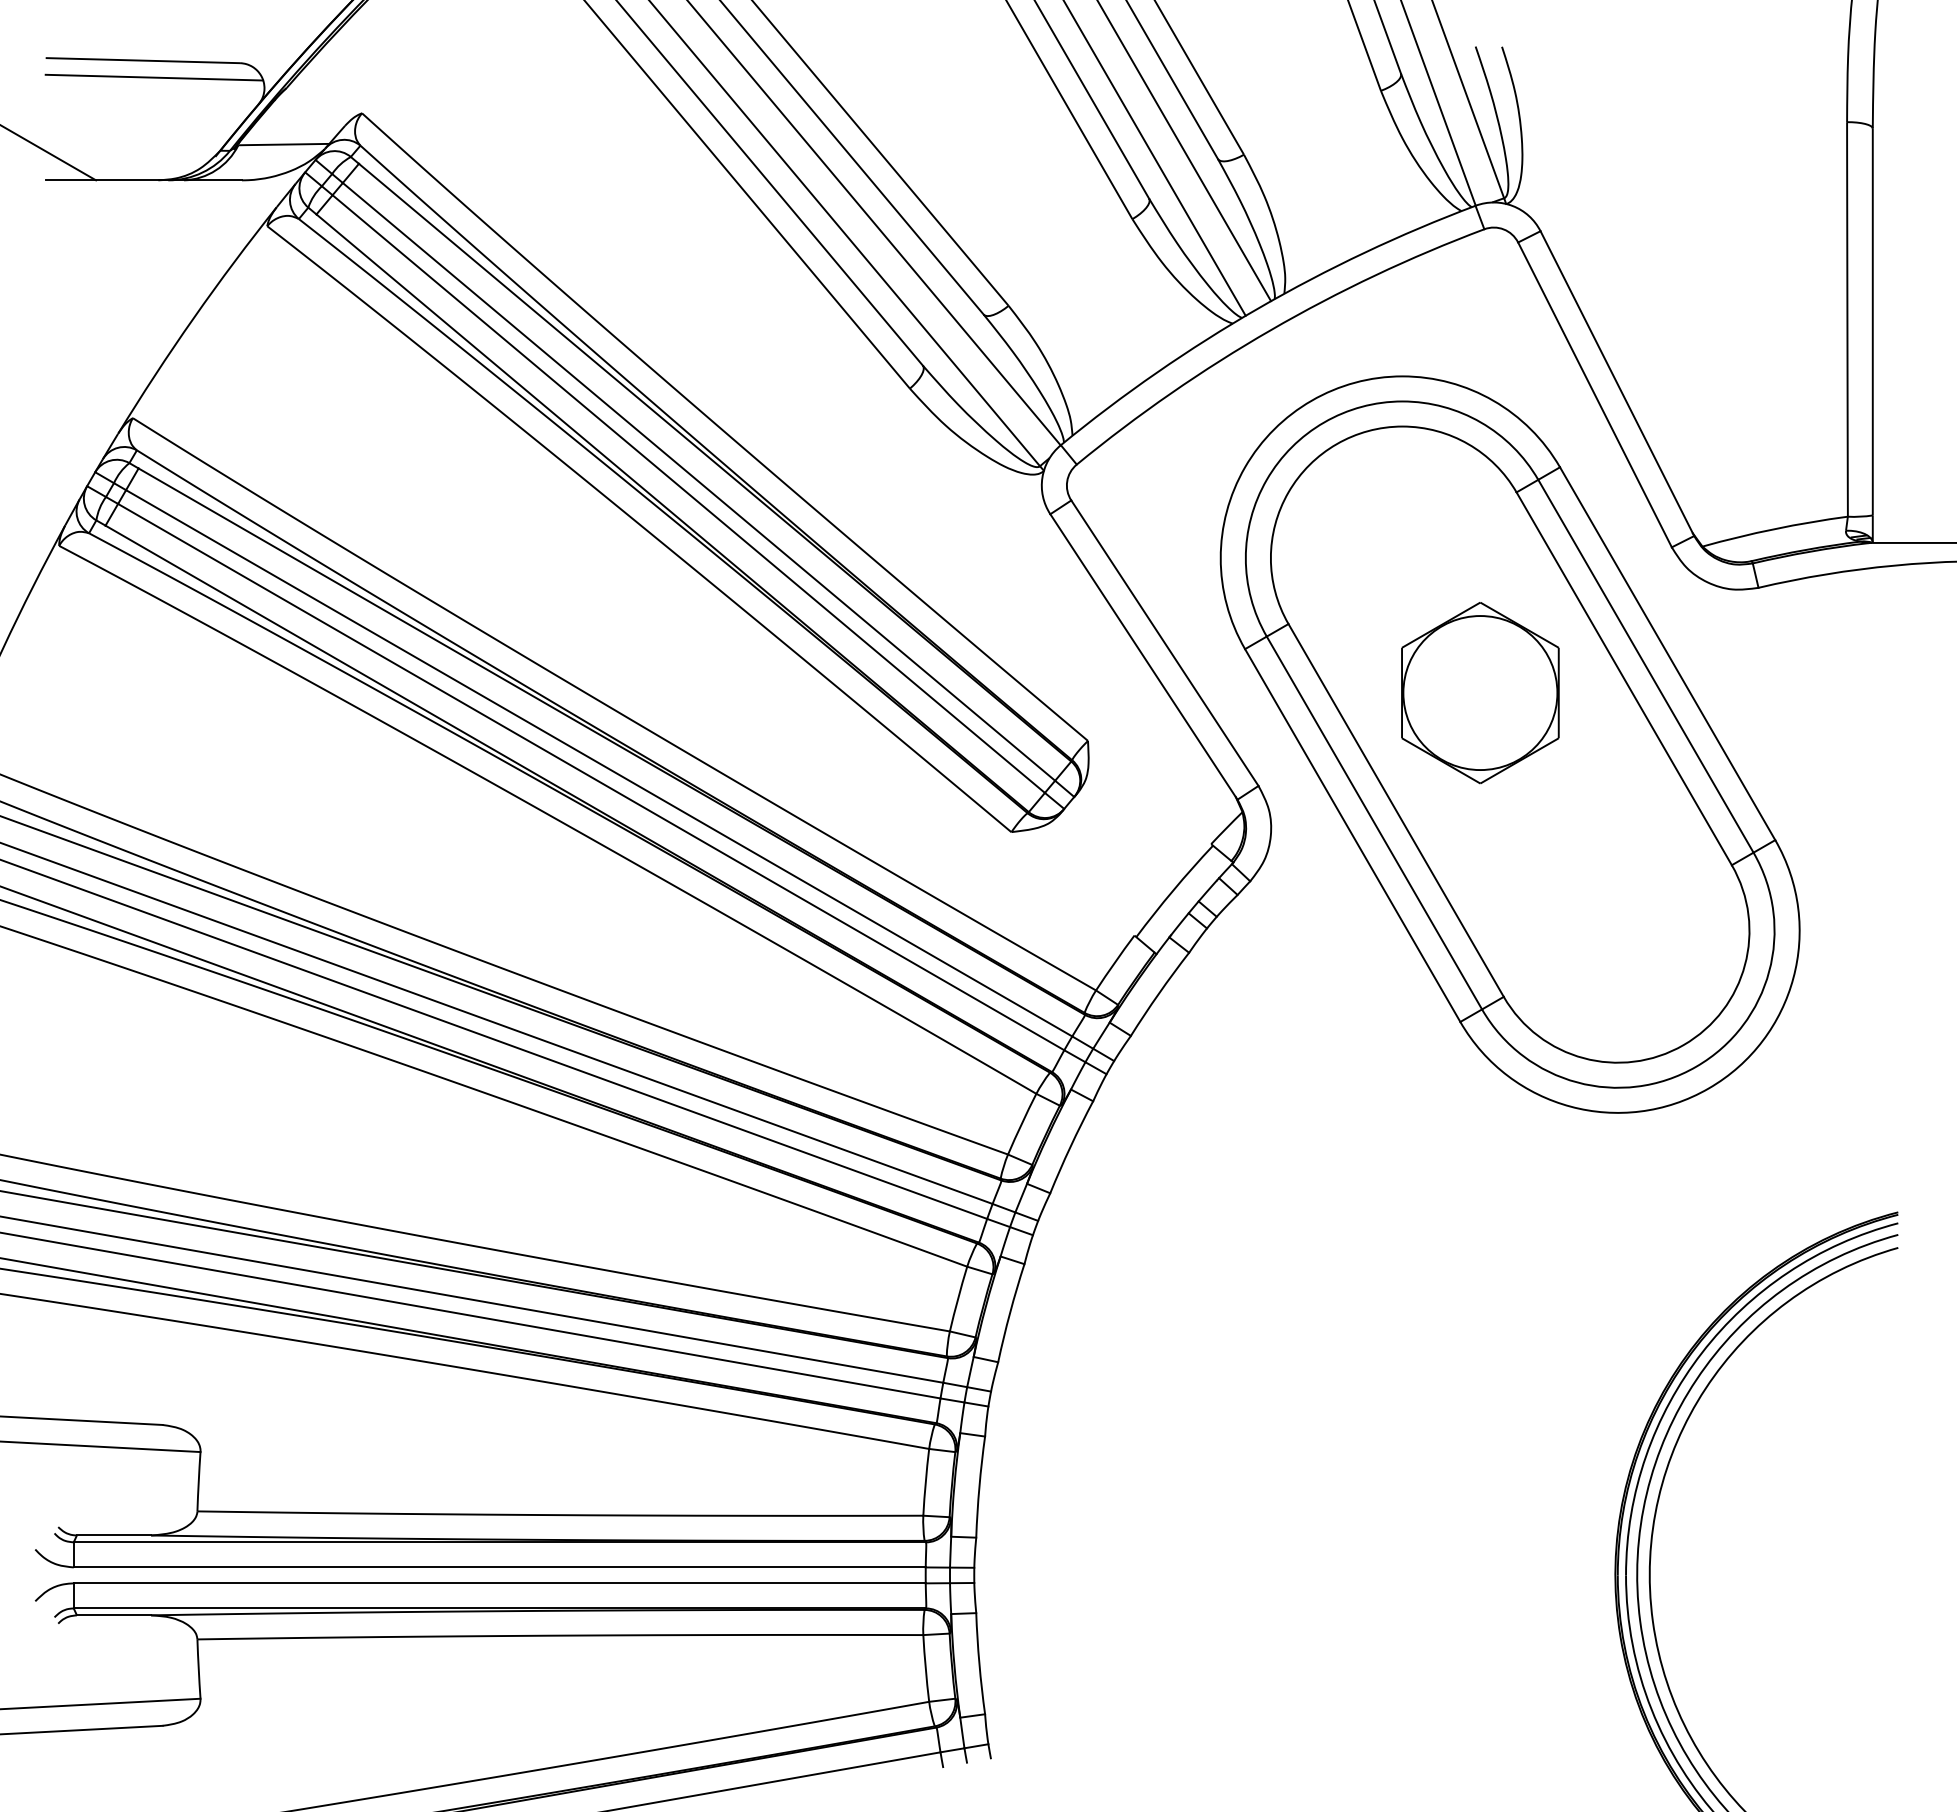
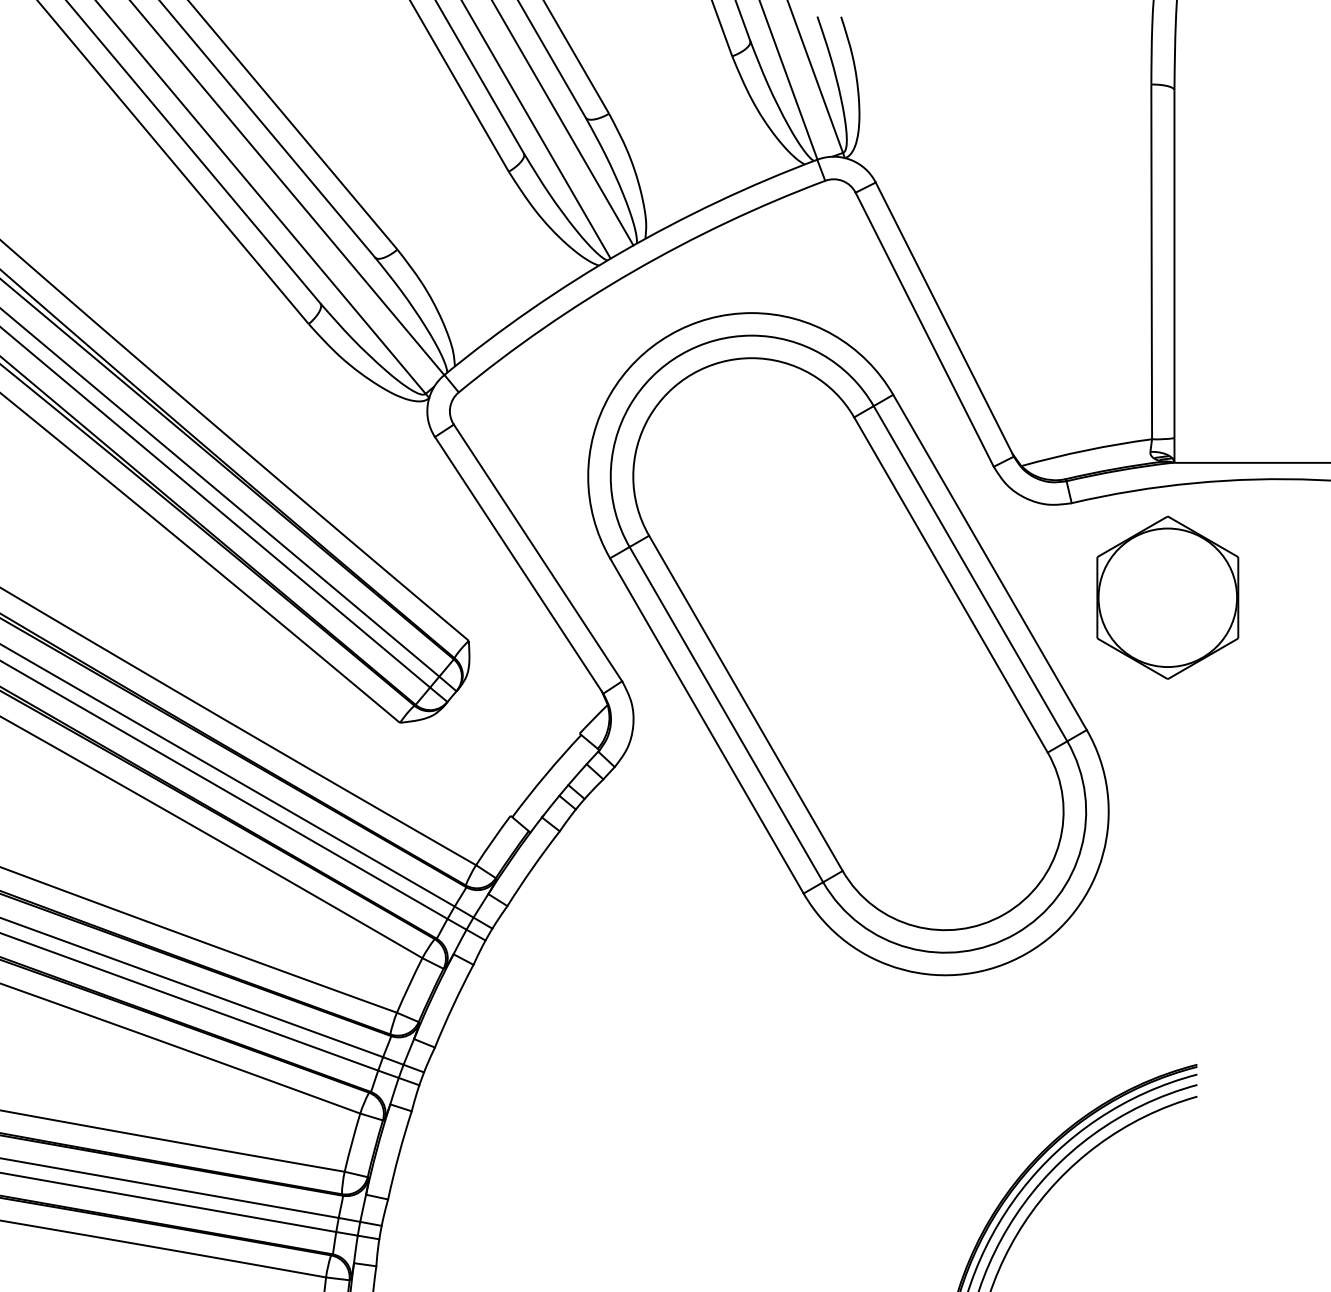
part: (1480, 693) -> (1167, 598), moved

